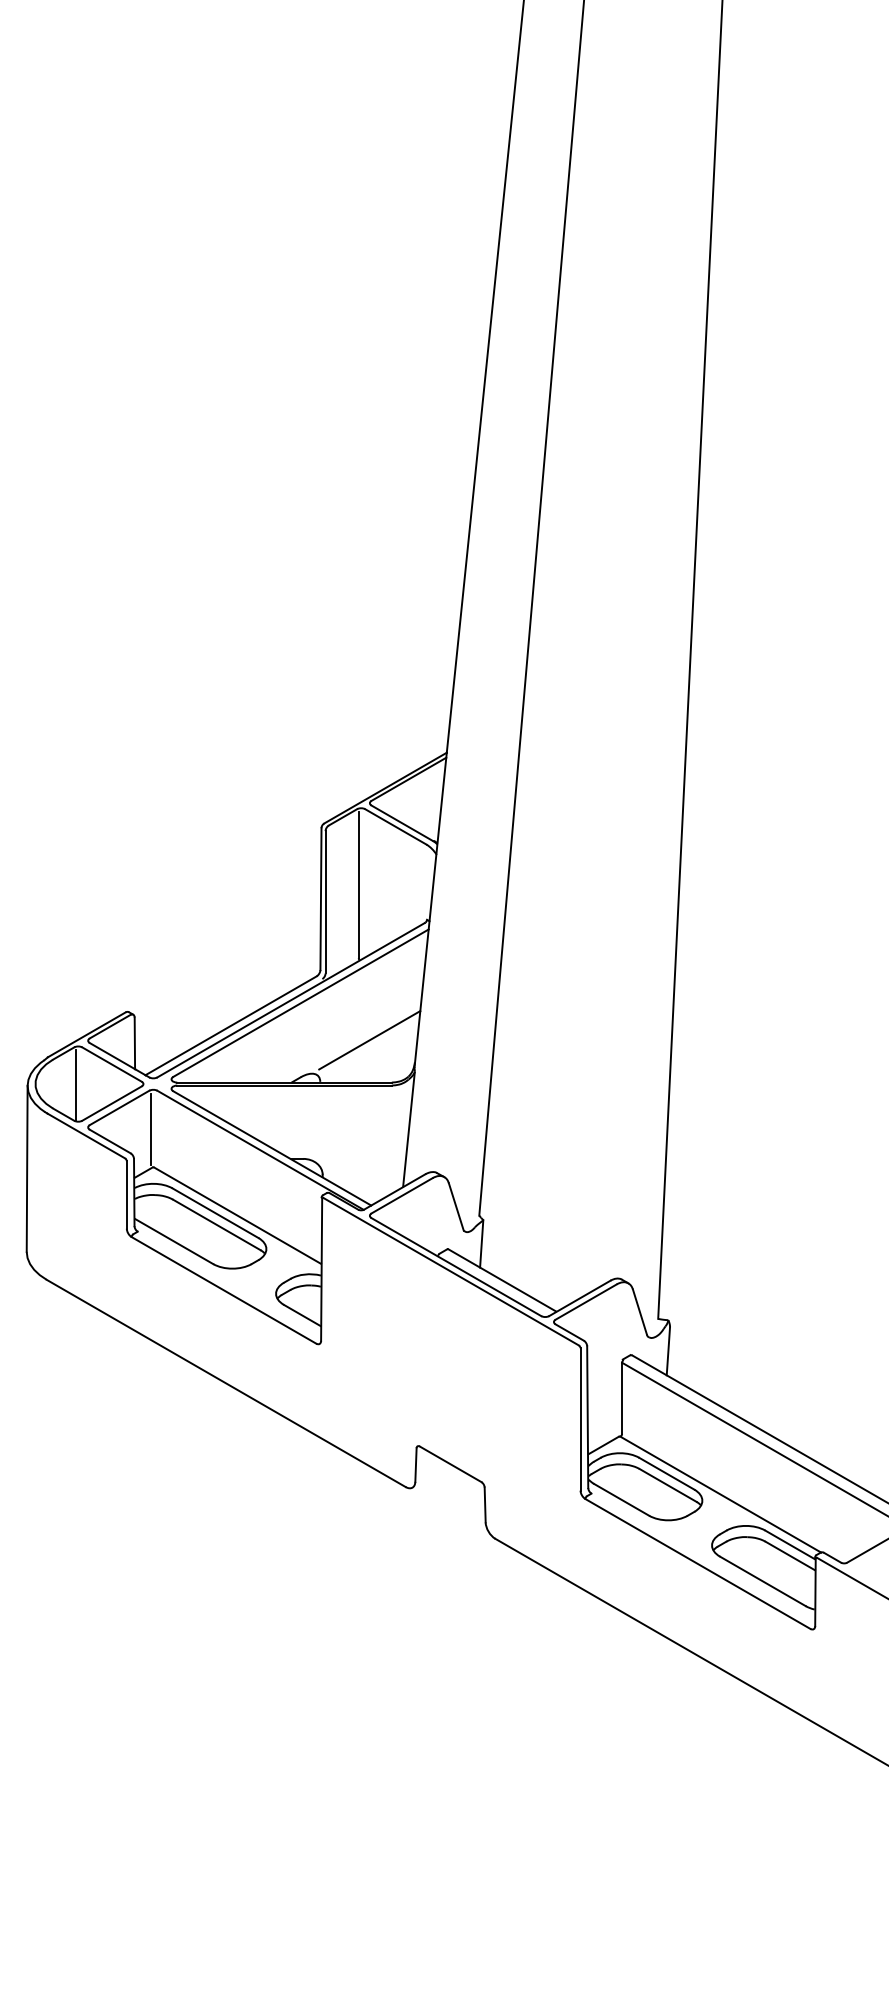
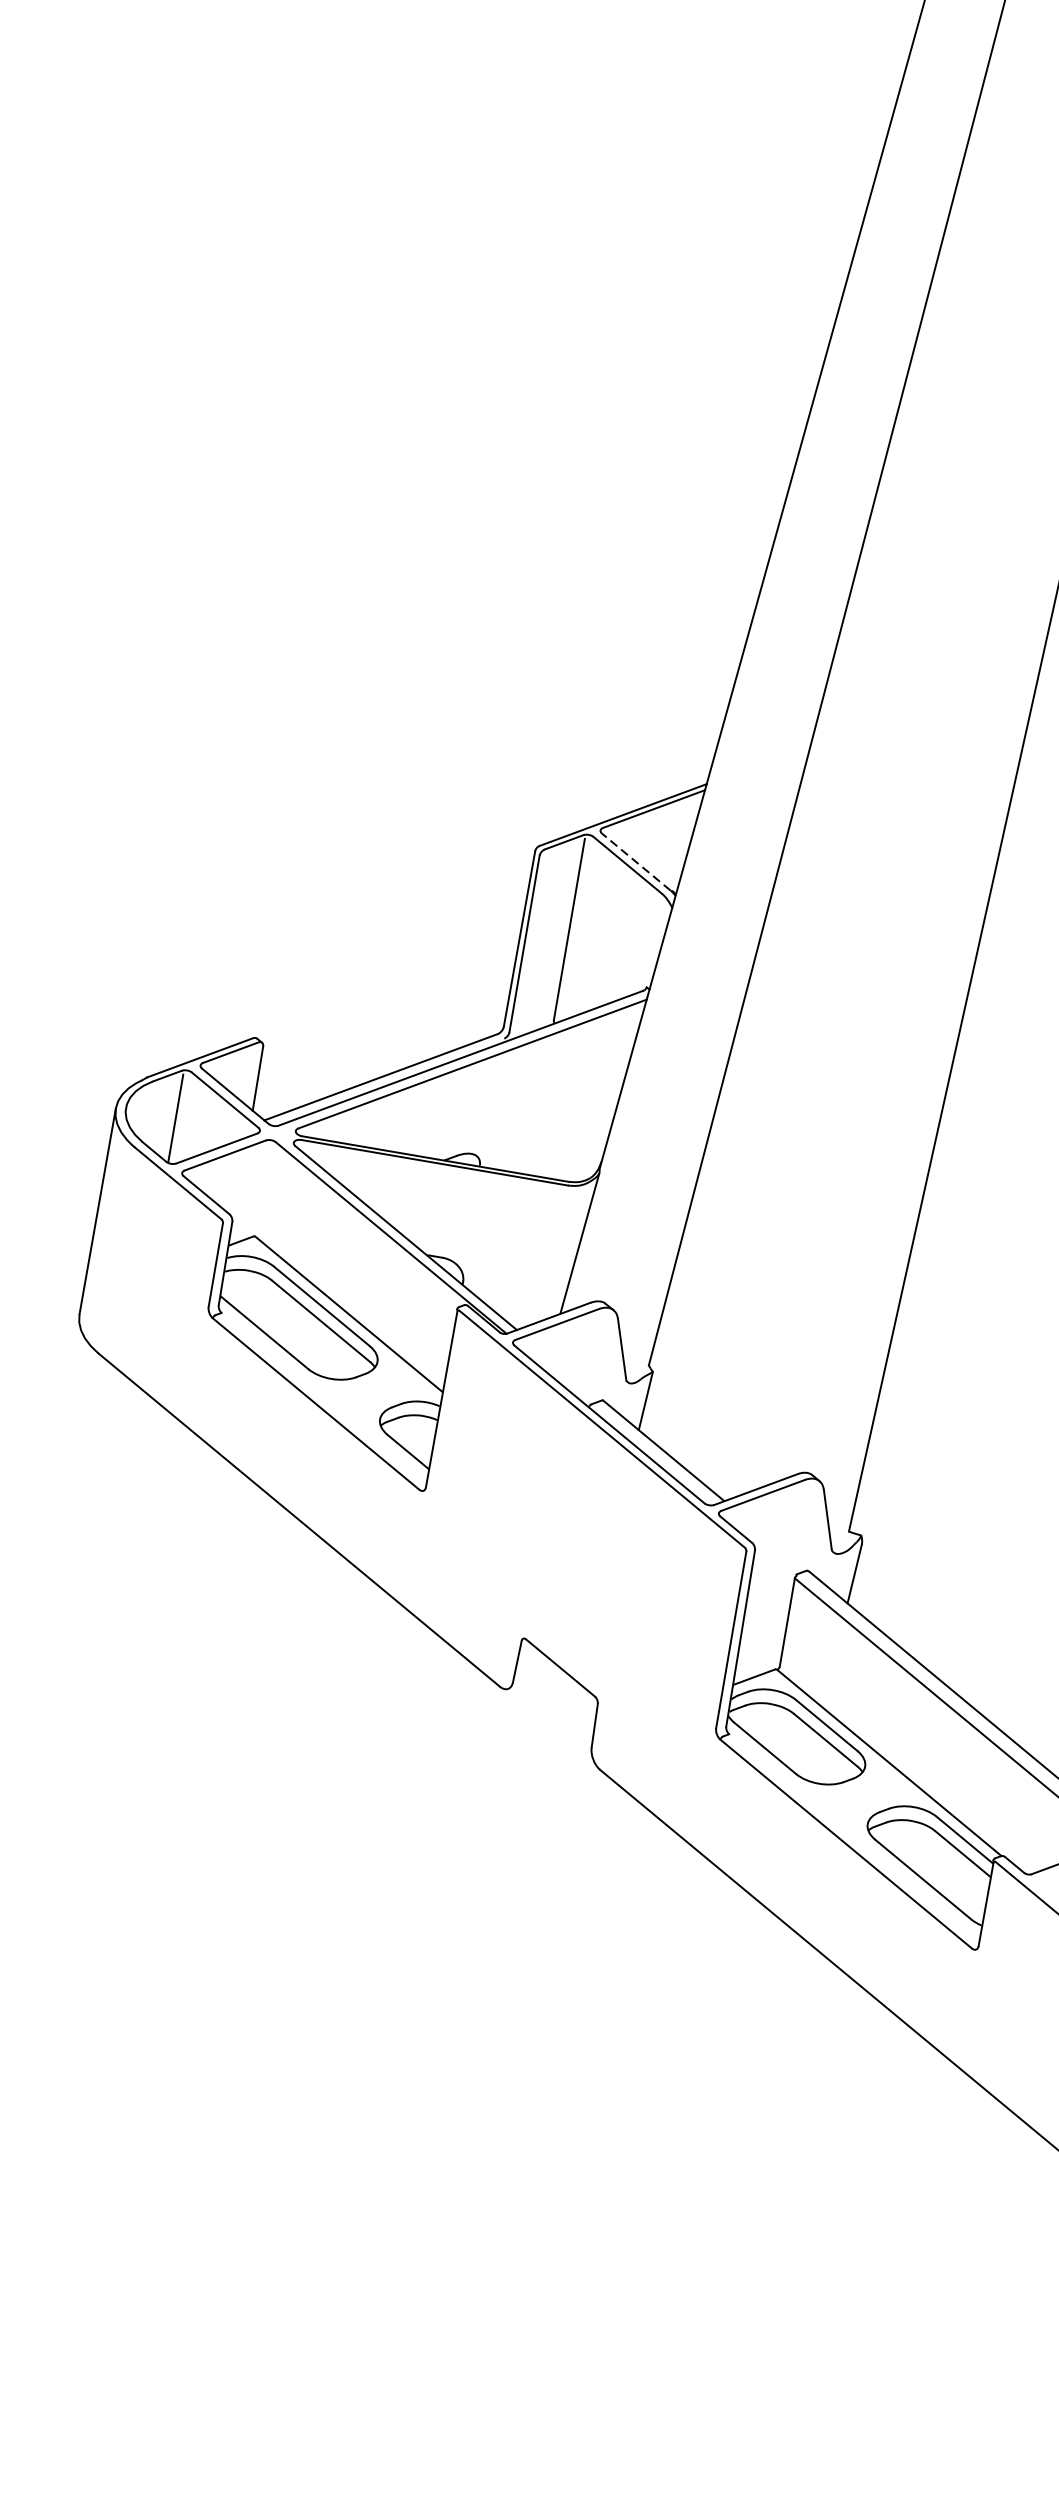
line: (401, 822) -> (635, 861), solid -> dashed
line: (369, 1040) -> (549, 1124), removed
line: (150, 1128) -> (259, 1187), removed

